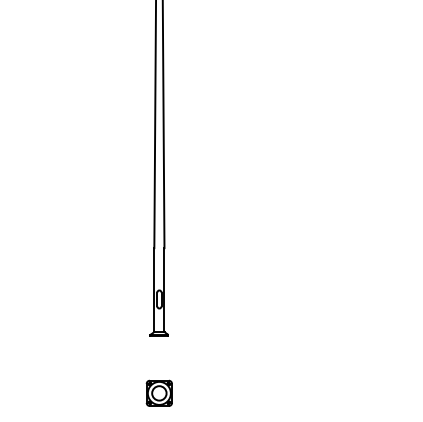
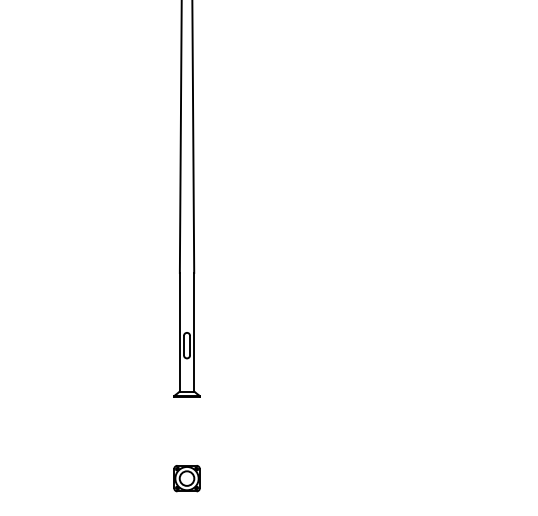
part: (159, 393) -> (187, 478), size x0.71

